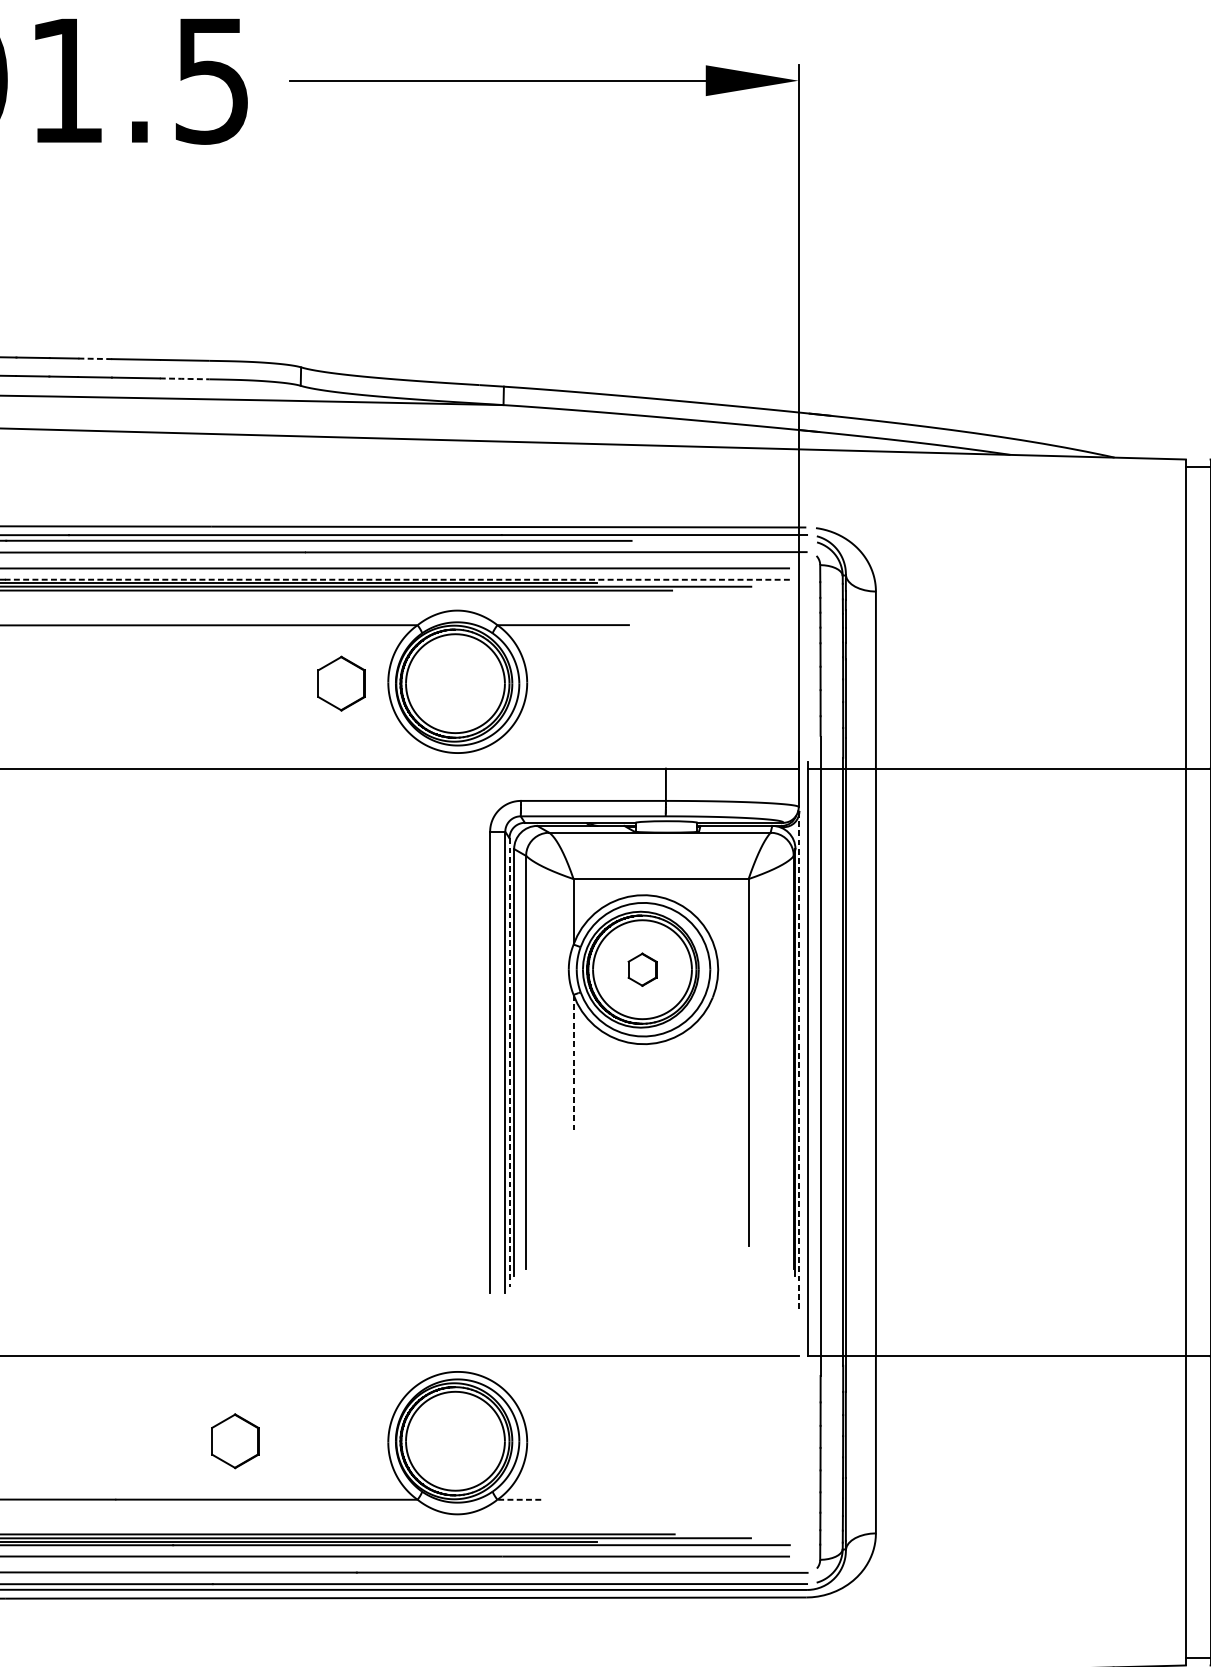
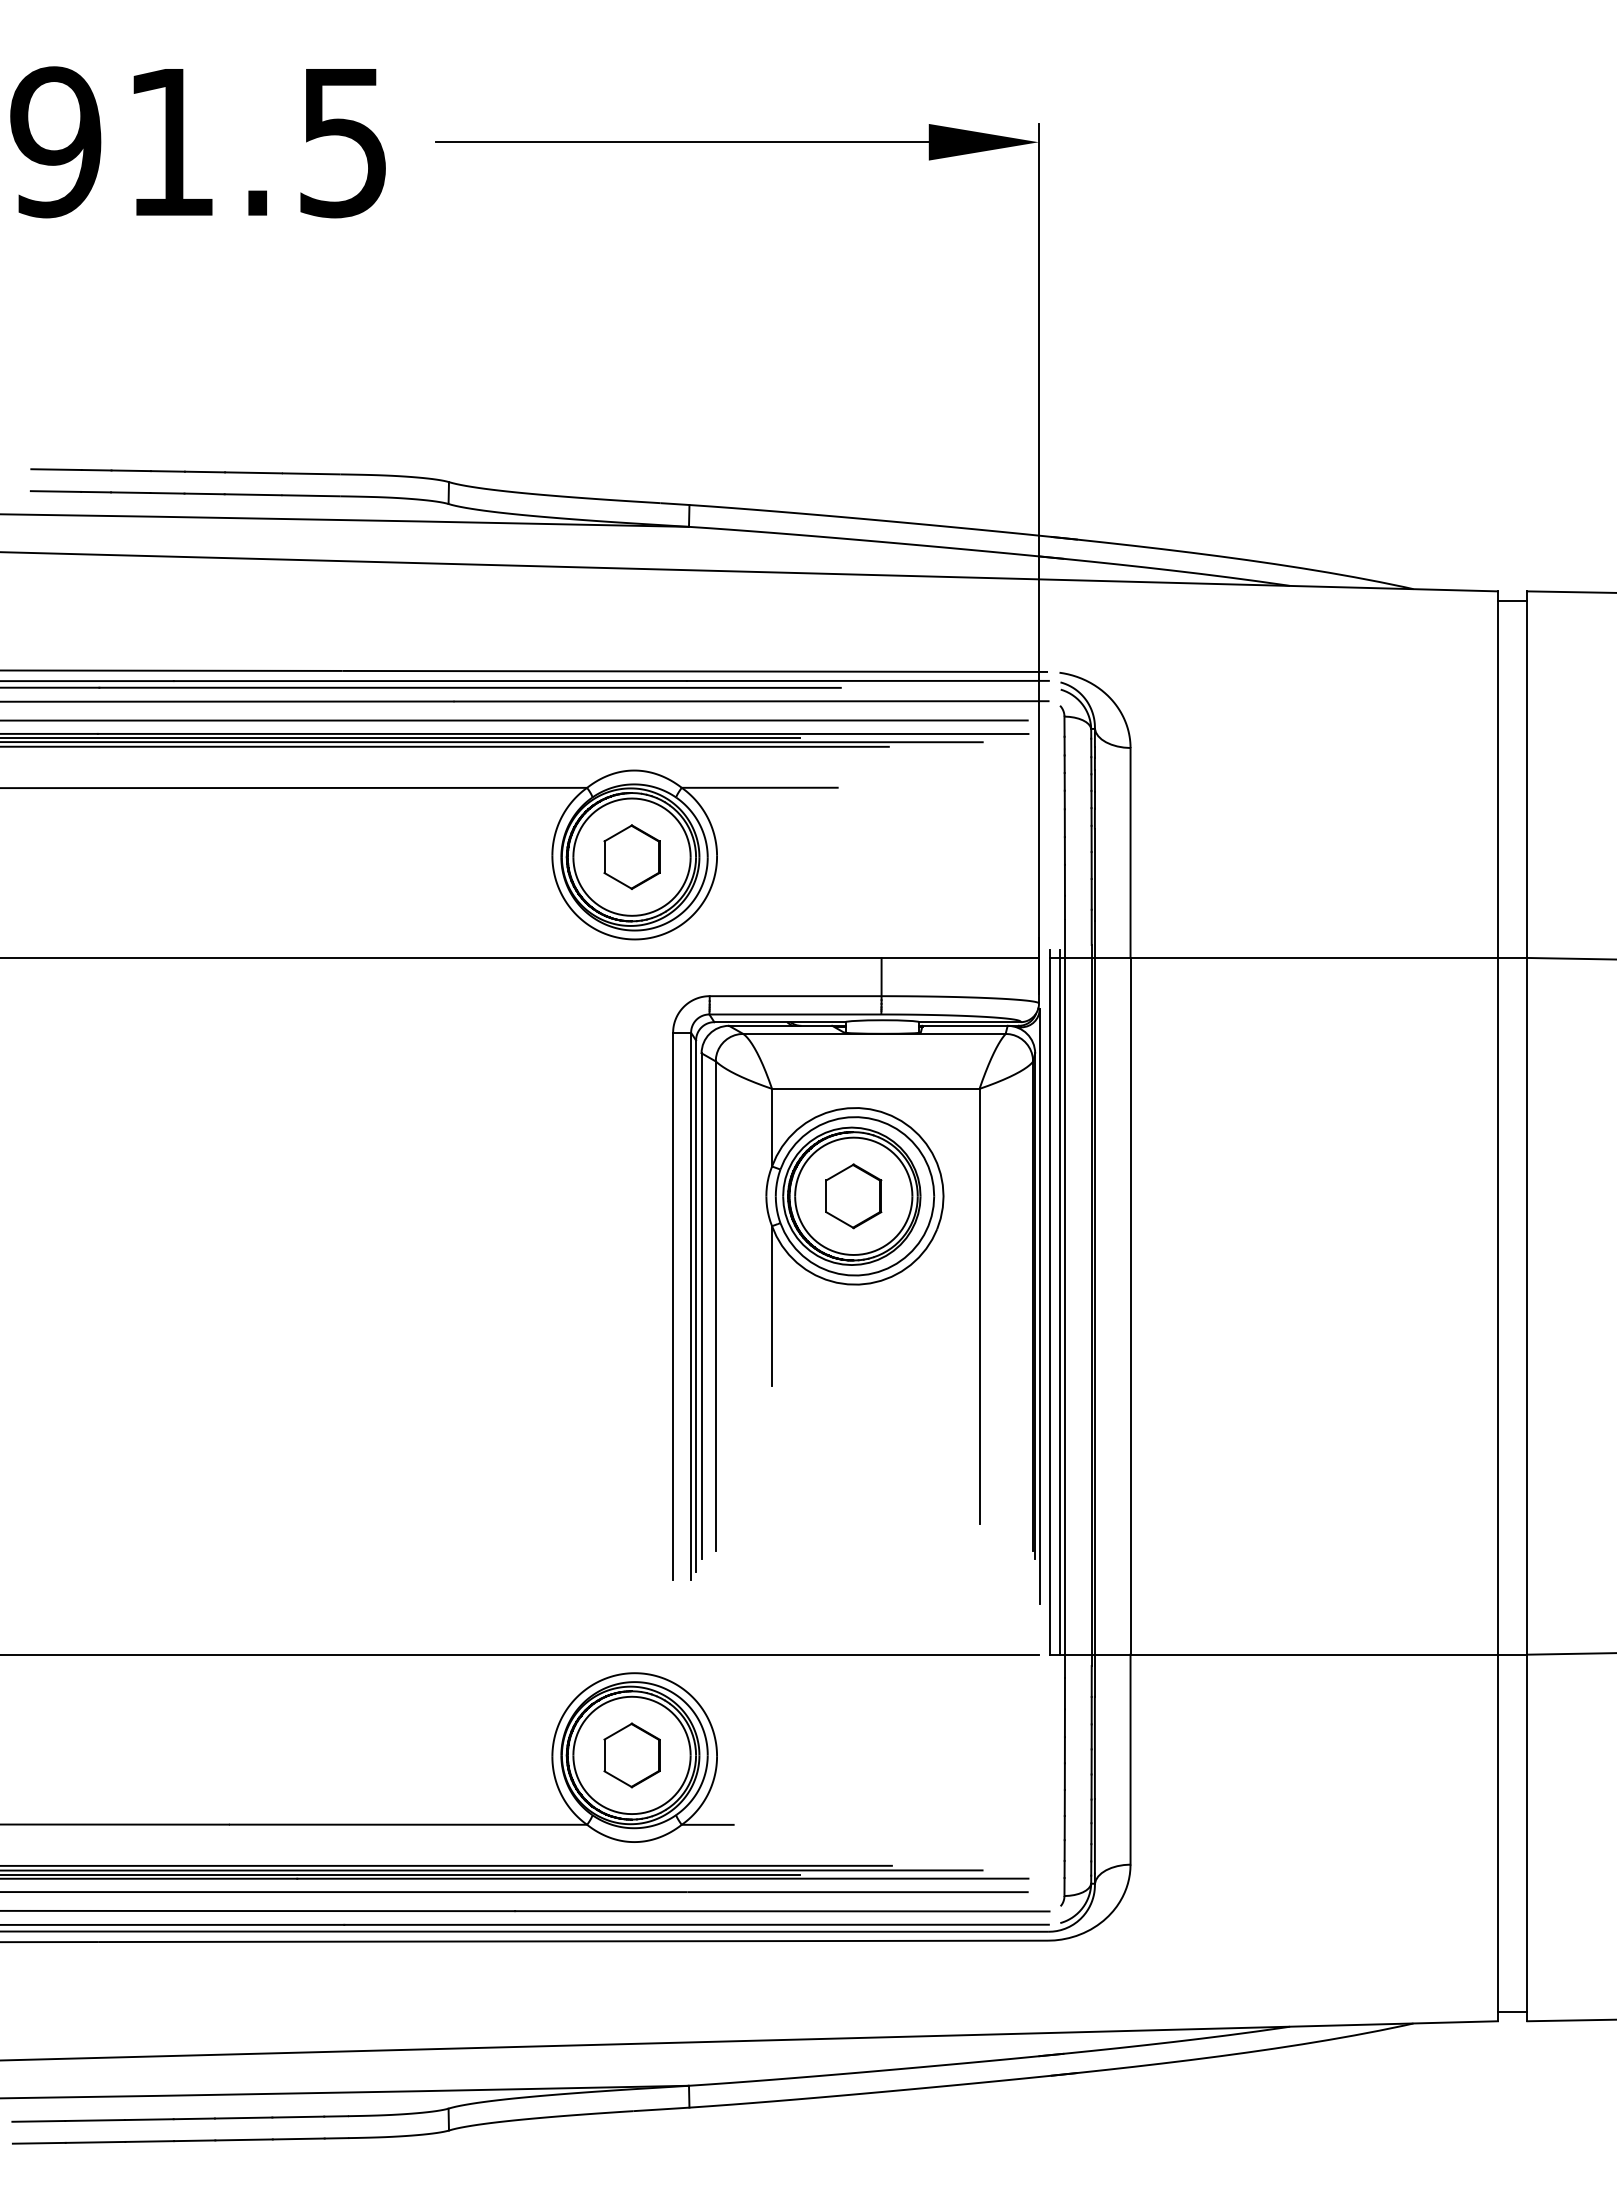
line: (95, 359) -> (205, 472), dashed -> solid
line: (185, 378) -> (311, 495), dashed -> solid
line: (396, 579) -> (562, 733), dashed -> solid
part: (341, 683) -> (631, 856), moved
part: (642, 969) -> (853, 1196), size x1.67
line: (816, 1058) -> (1059, 1301), added
line: (509, 1062) -> (696, 1306), dashed -> solid
line: (573, 1062) -> (772, 1306), dashed -> solid
line: (799, 1062) -> (1039, 1306), dashed -> solid
part: (234, 1441) -> (631, 1755), moved
line: (519, 1499) -> (707, 1824), dashed -> solid

